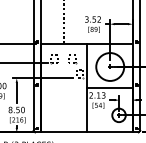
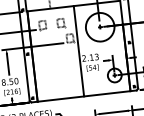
line: (109, 87) -> (101, 48), removed

